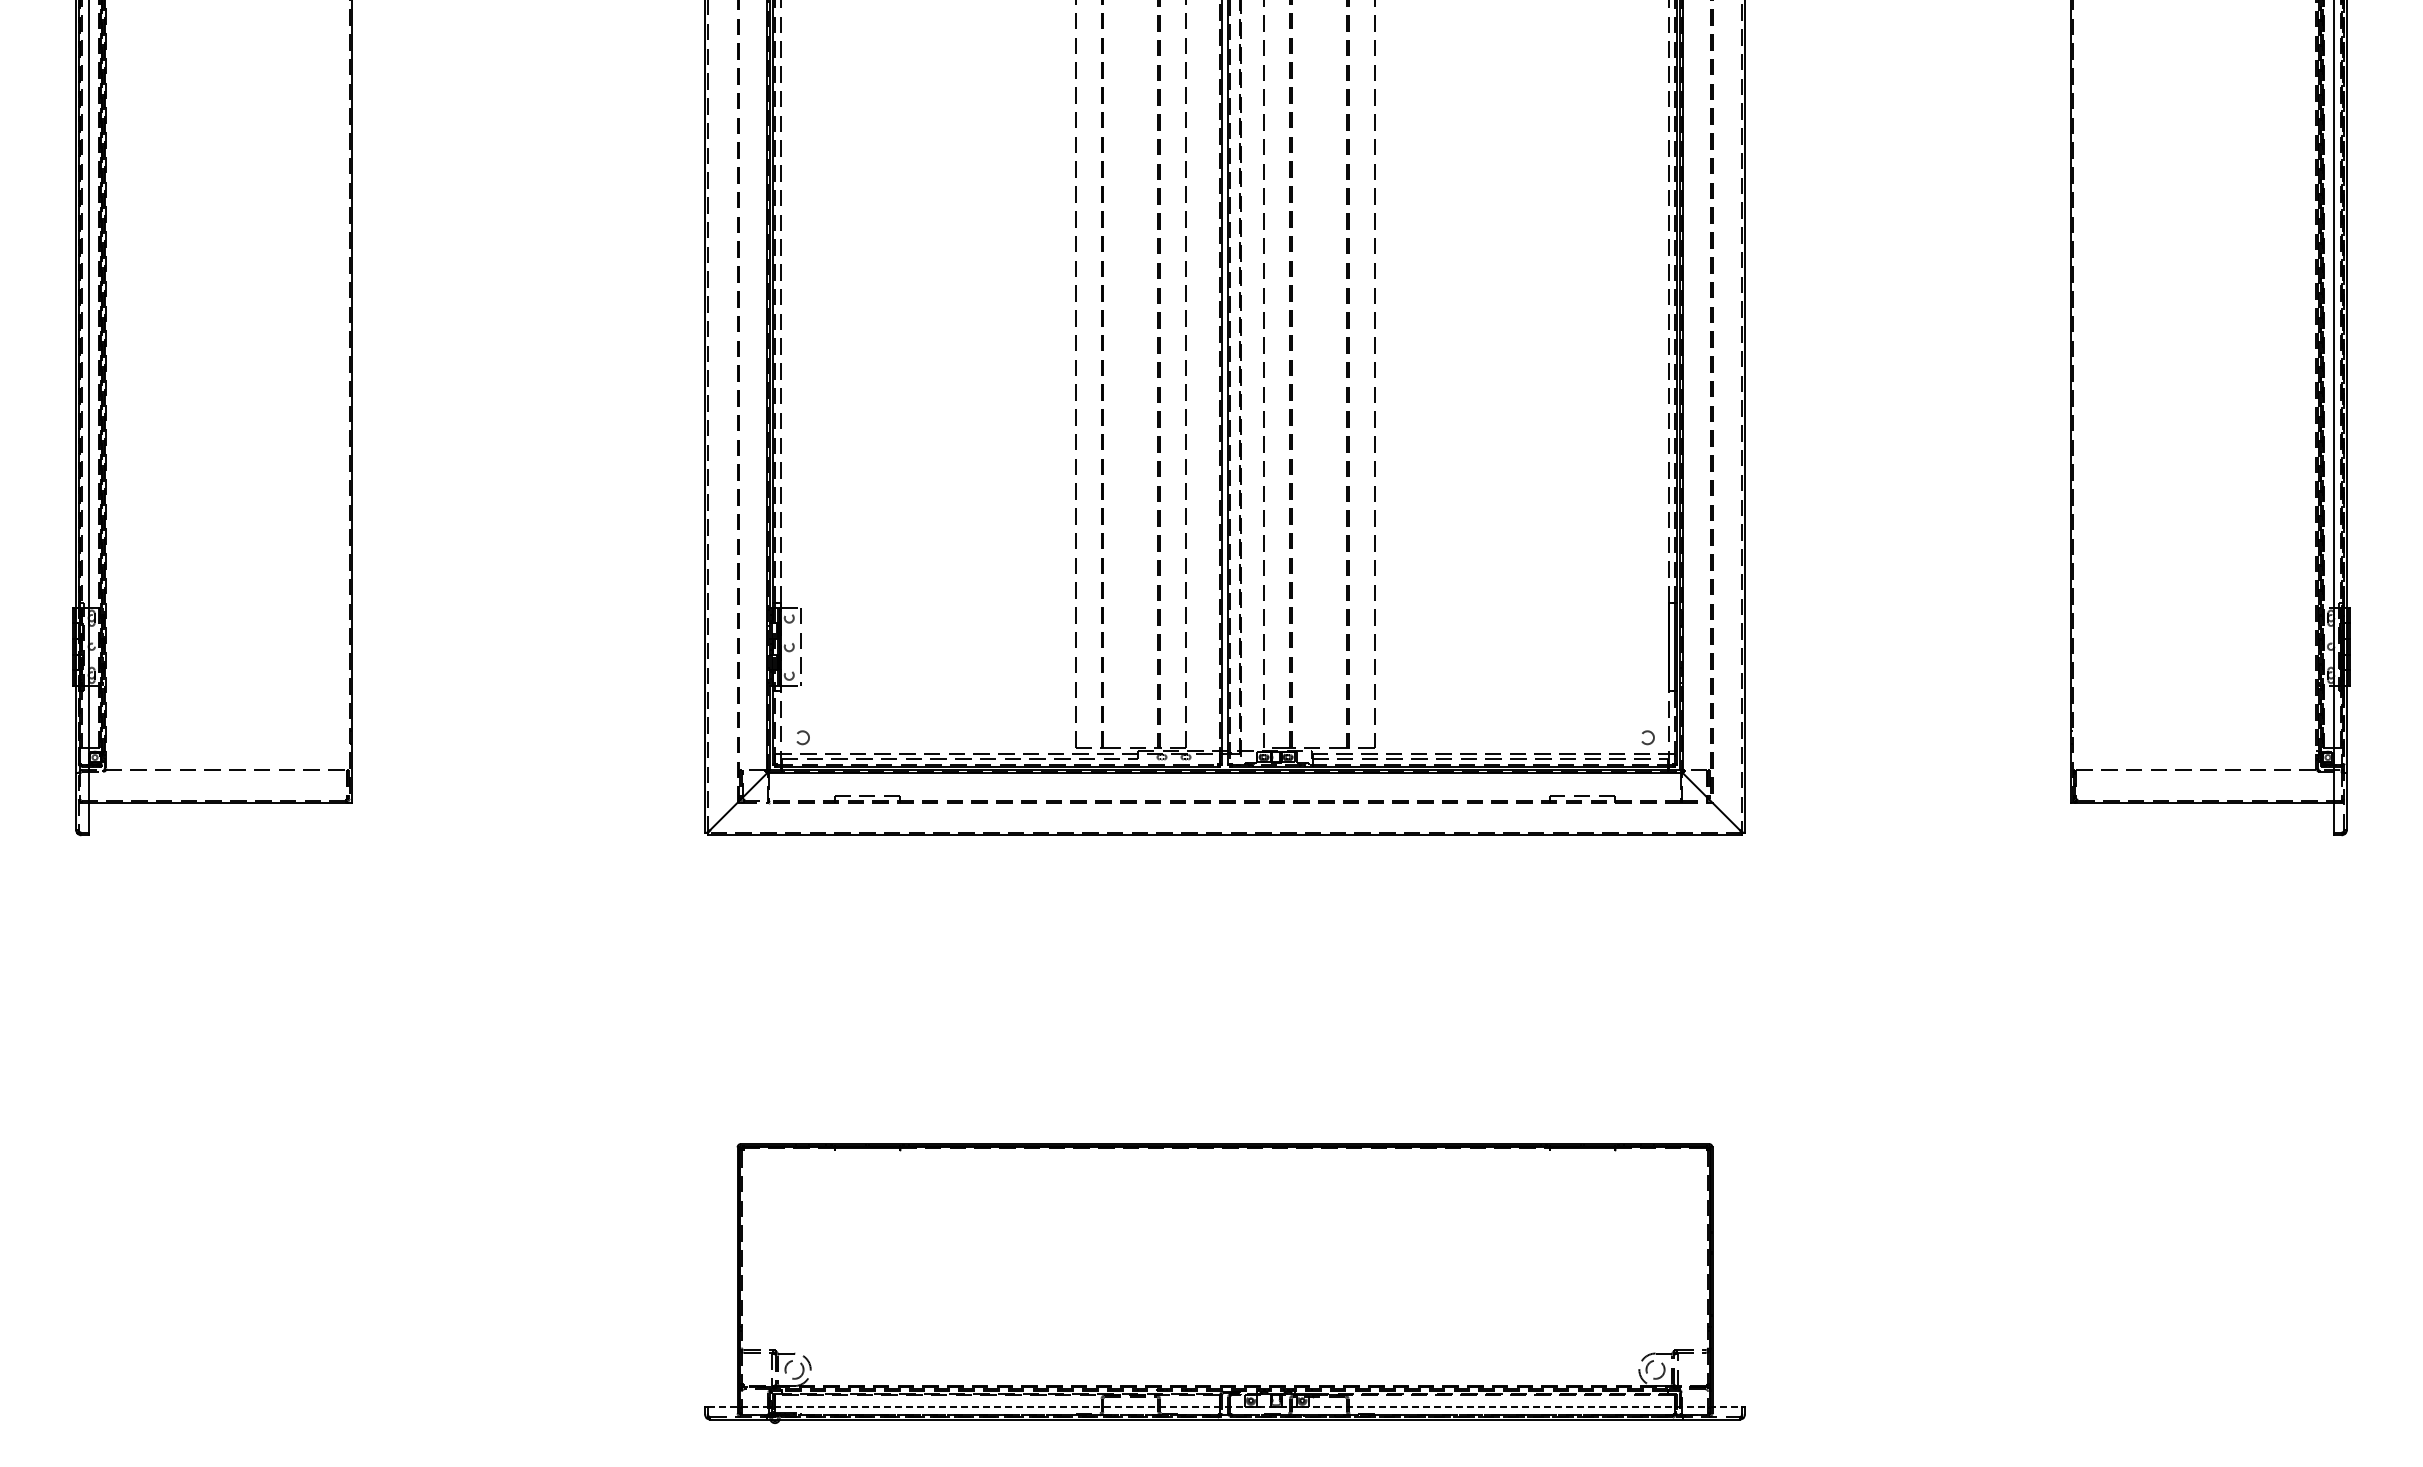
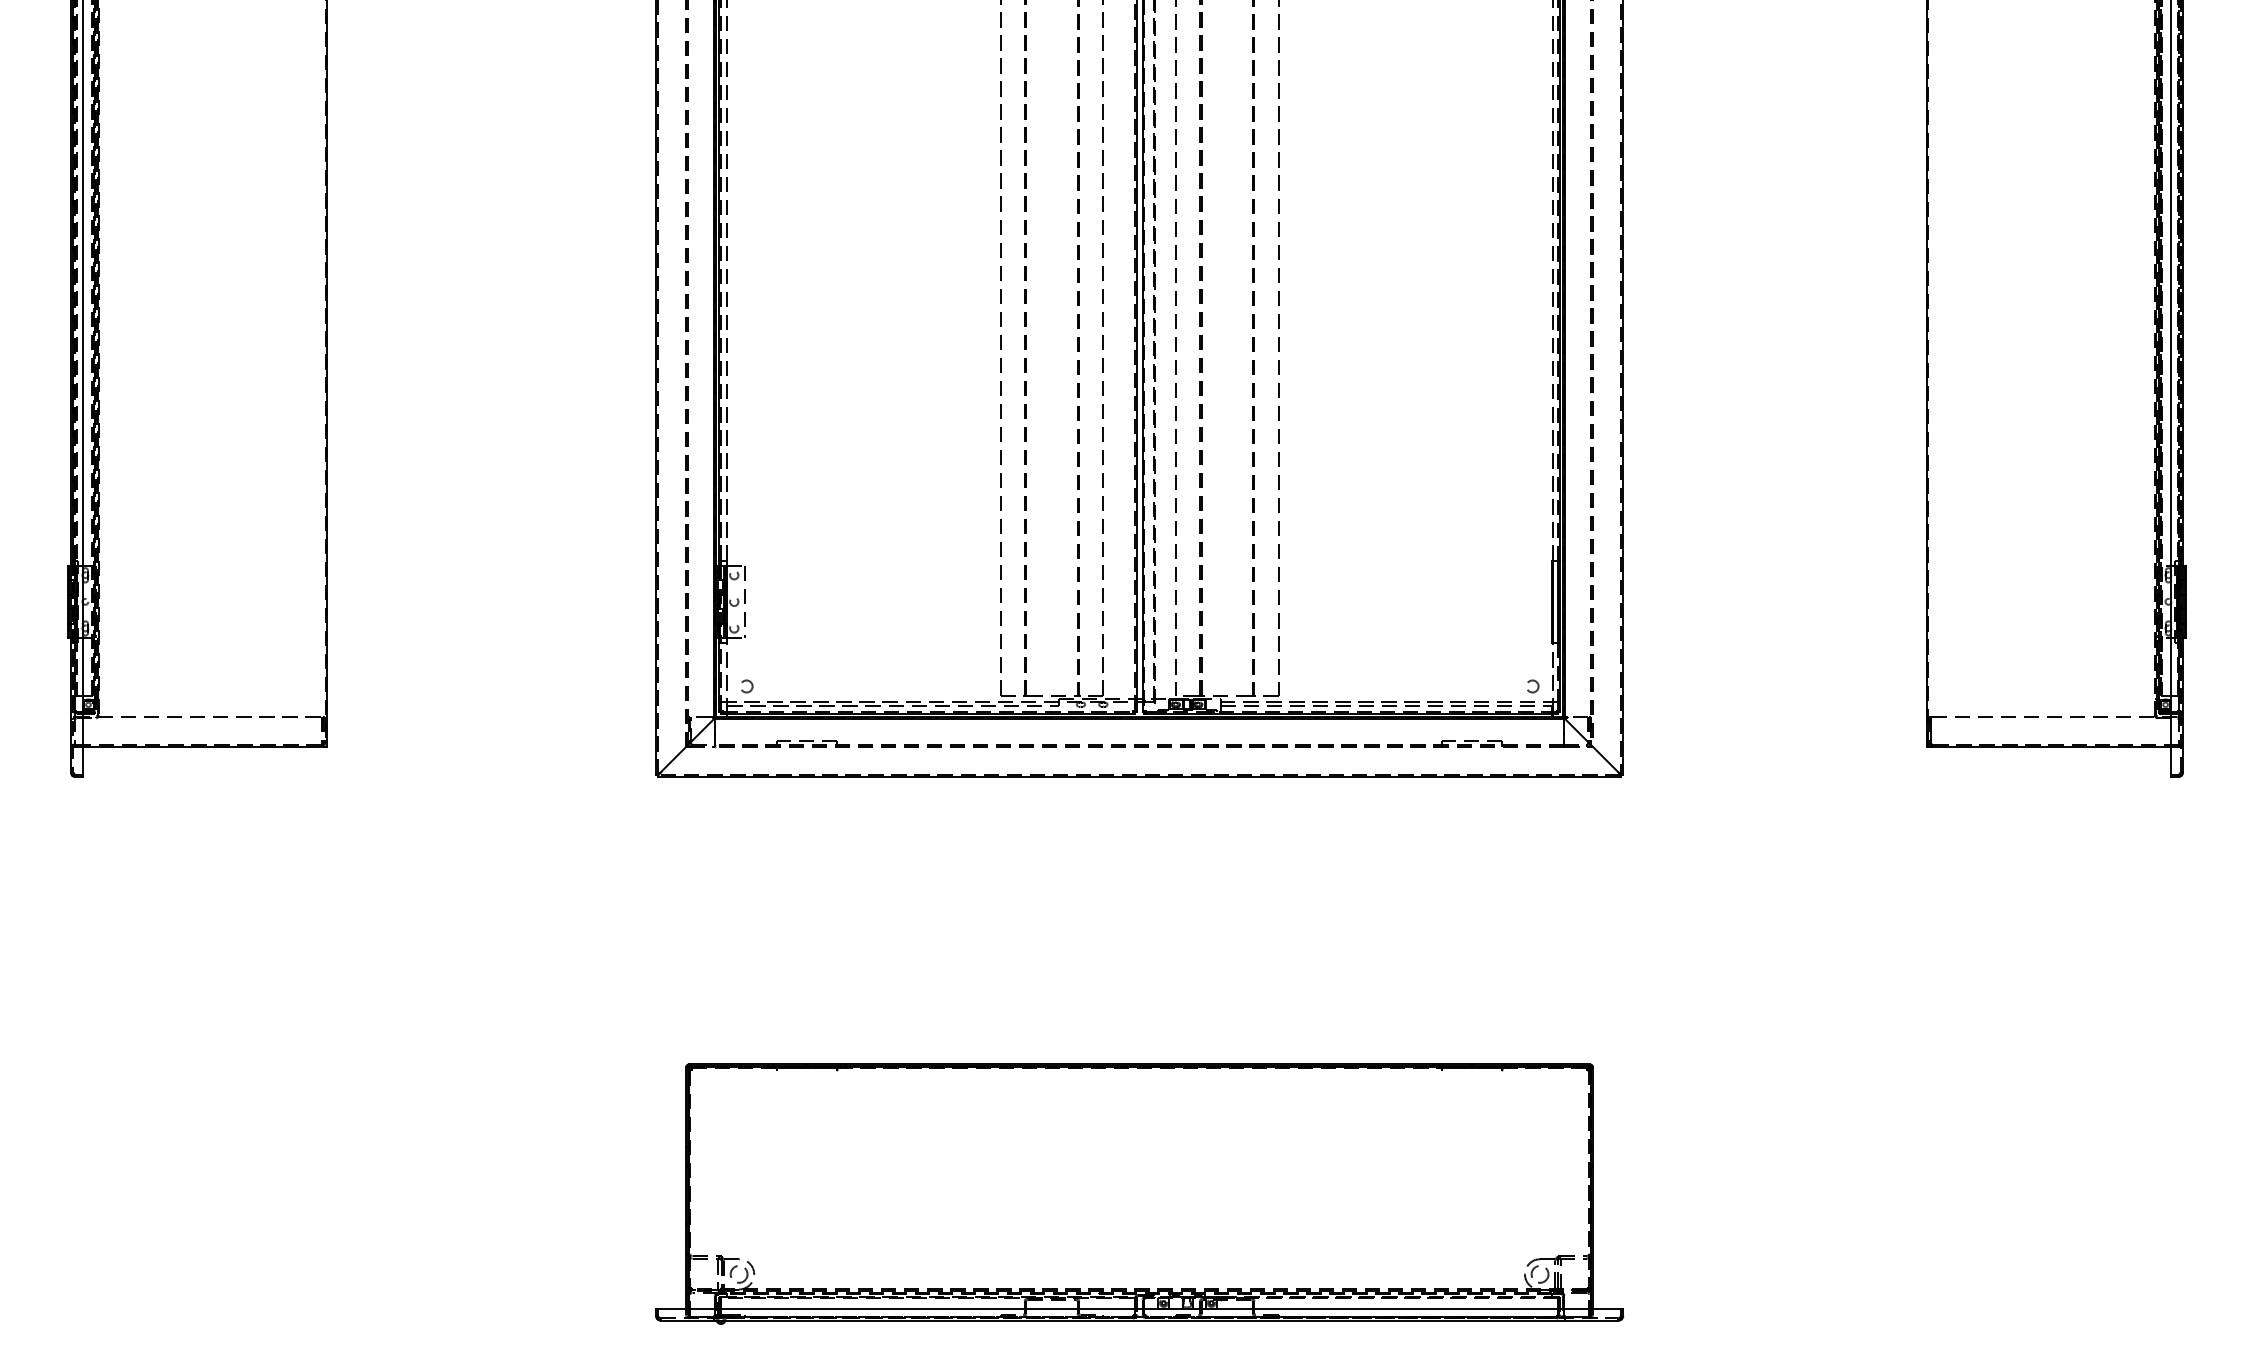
line: (1225, 1406) -> (1140, 1308), dashed -> solid

